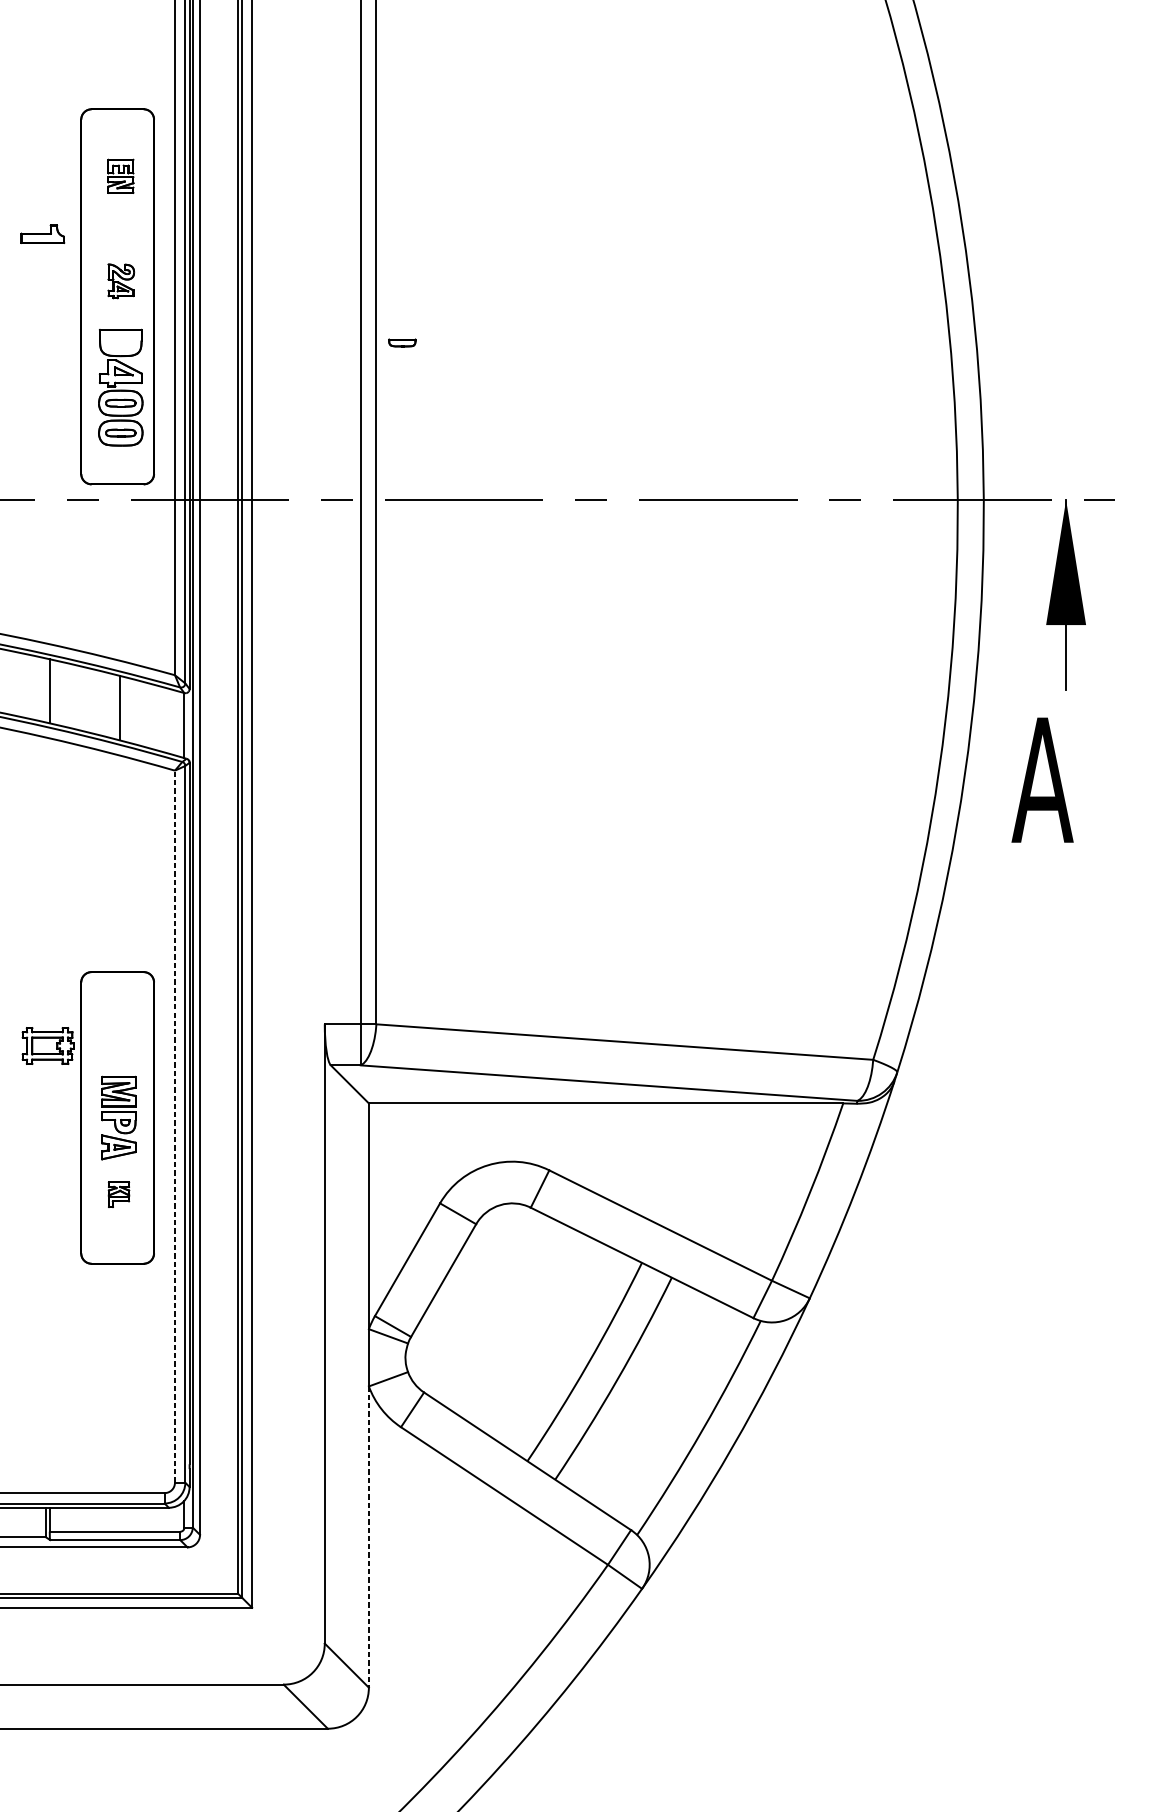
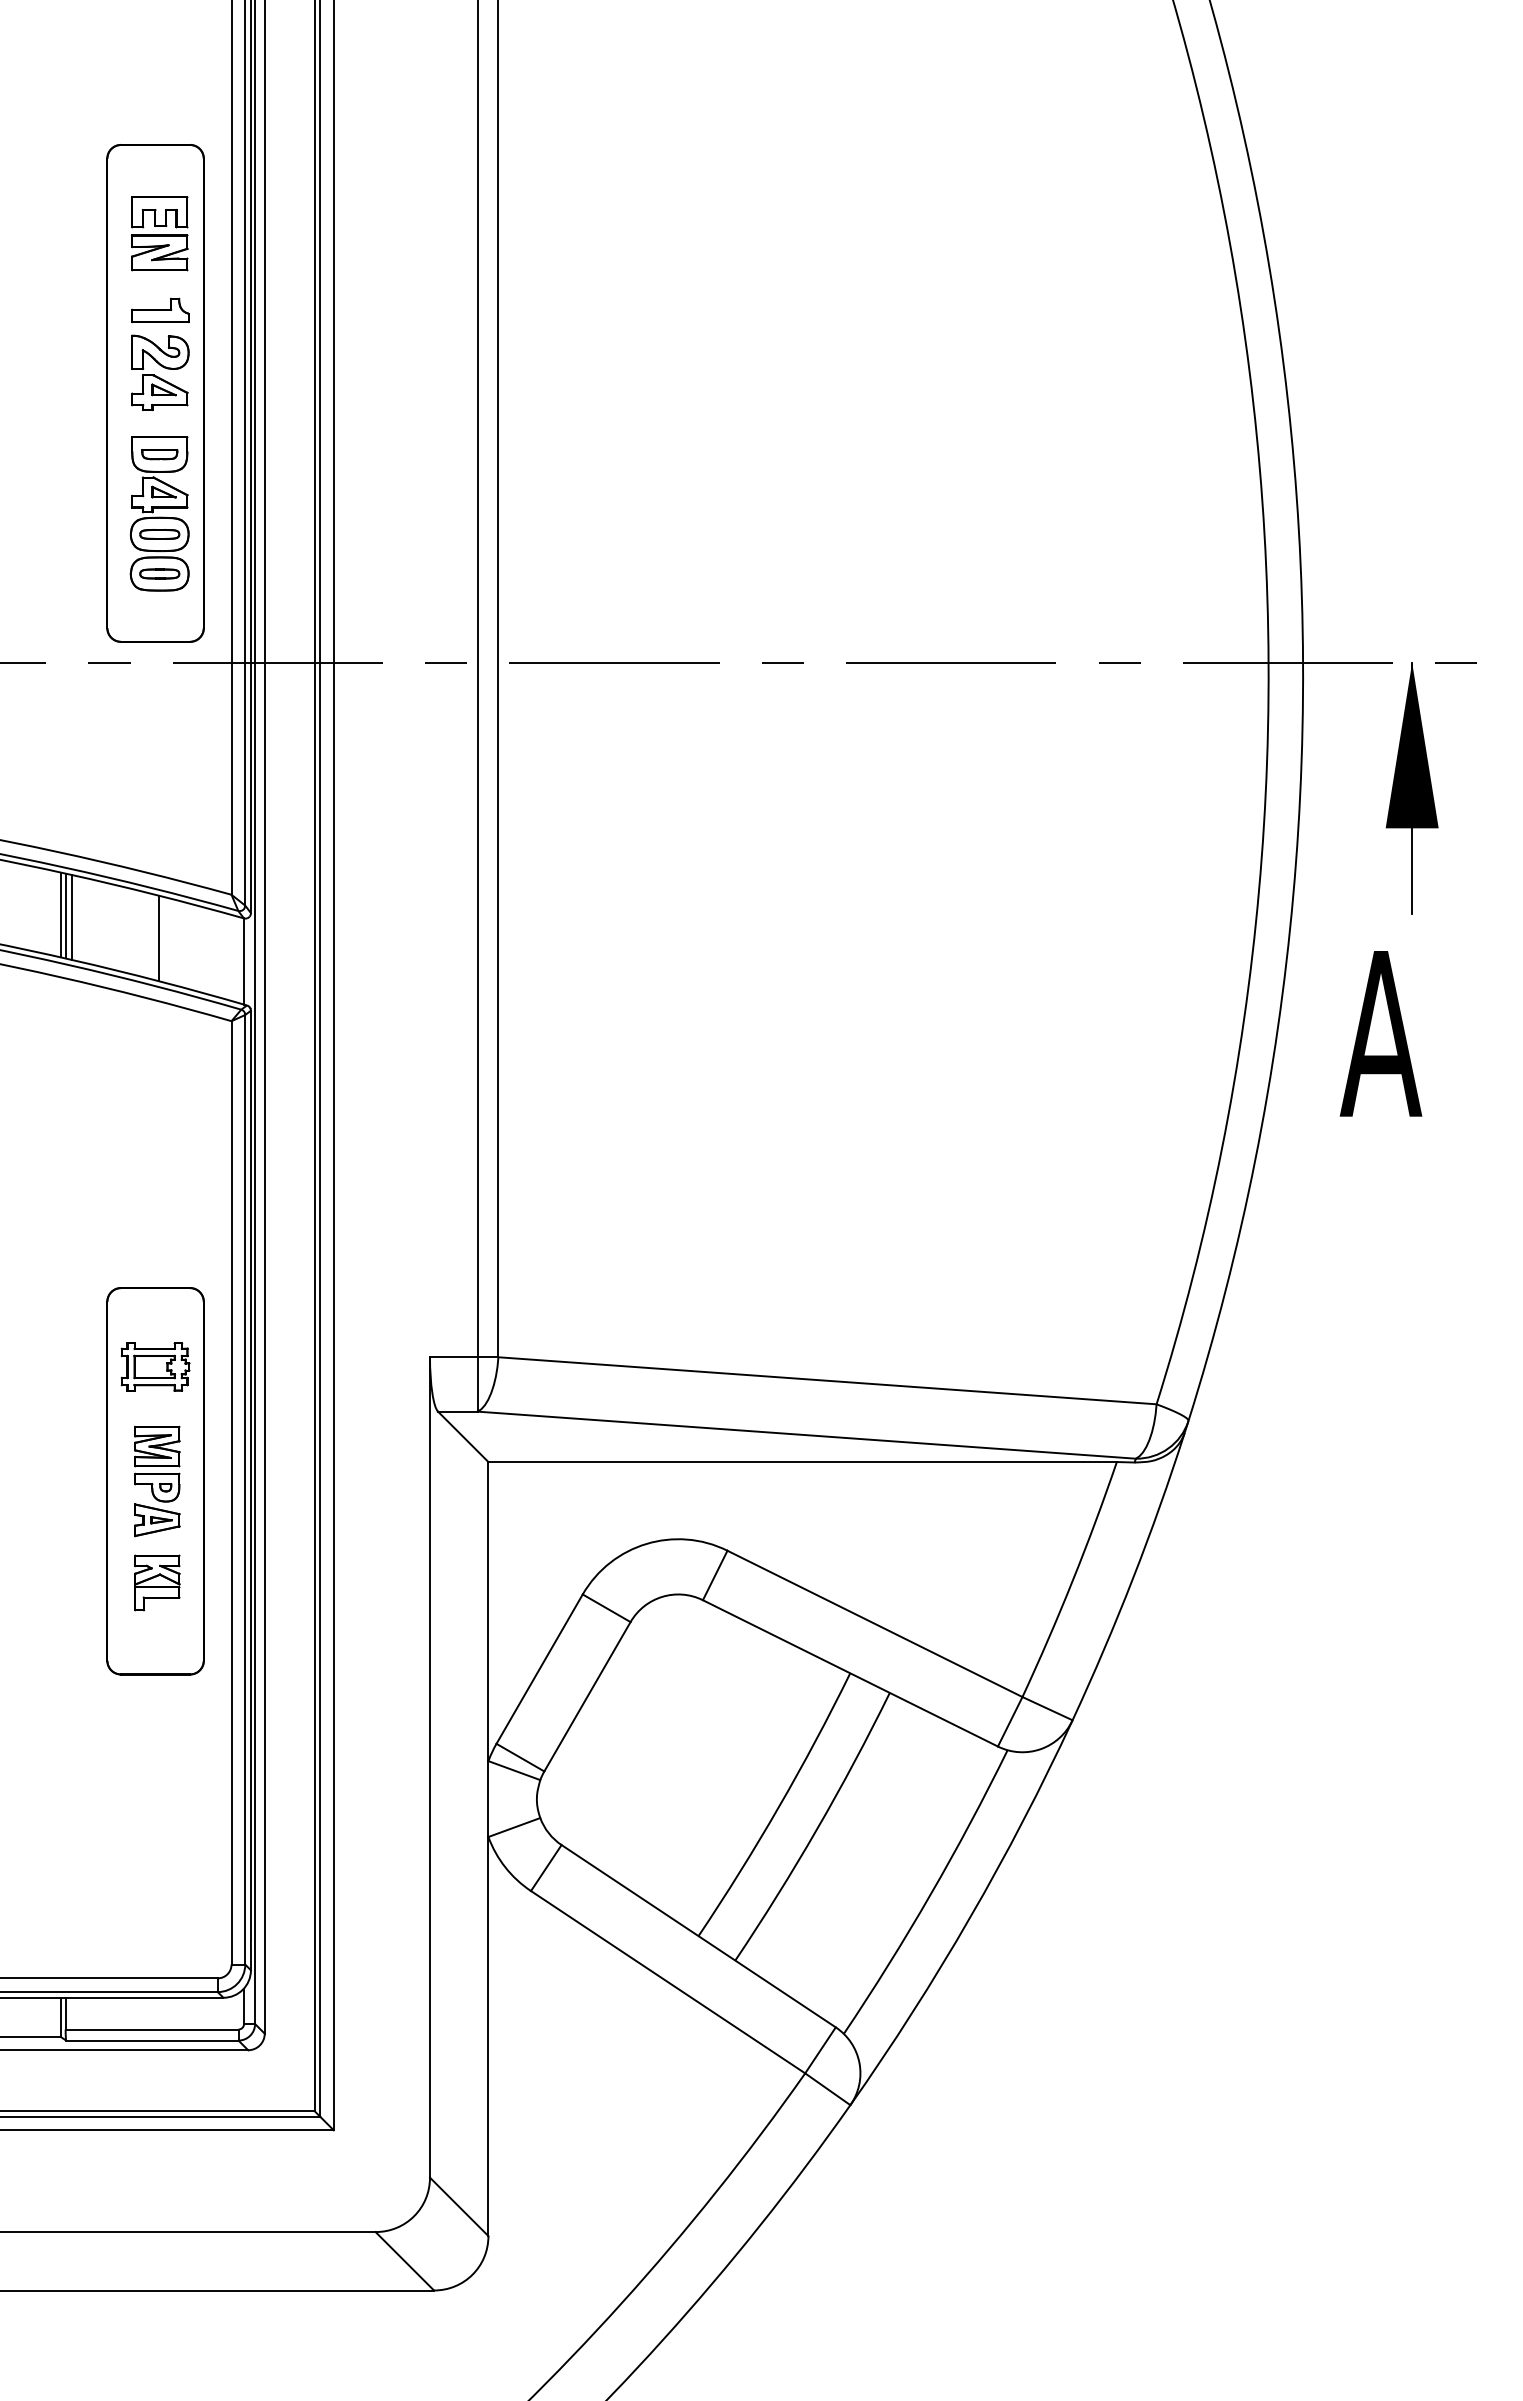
part: (120, 176) -> (159, 233), size x1.67
part: (42, 234) -> (160, 310), moved
part: (121, 281) -> (160, 372), size x1.67
part: (402, 342) -> (159, 454), moved
line: (46, 690) -> (61, 914), added
line: (54, 692) -> (72, 917), added
part: (48, 1045) -> (155, 1366), moved
line: (174, 1126) -> (231, 1492), dashed -> solid
part: (119, 1194) -> (157, 1582), size x1.67
line: (368, 1537) -> (488, 2036), dashed -> solid

